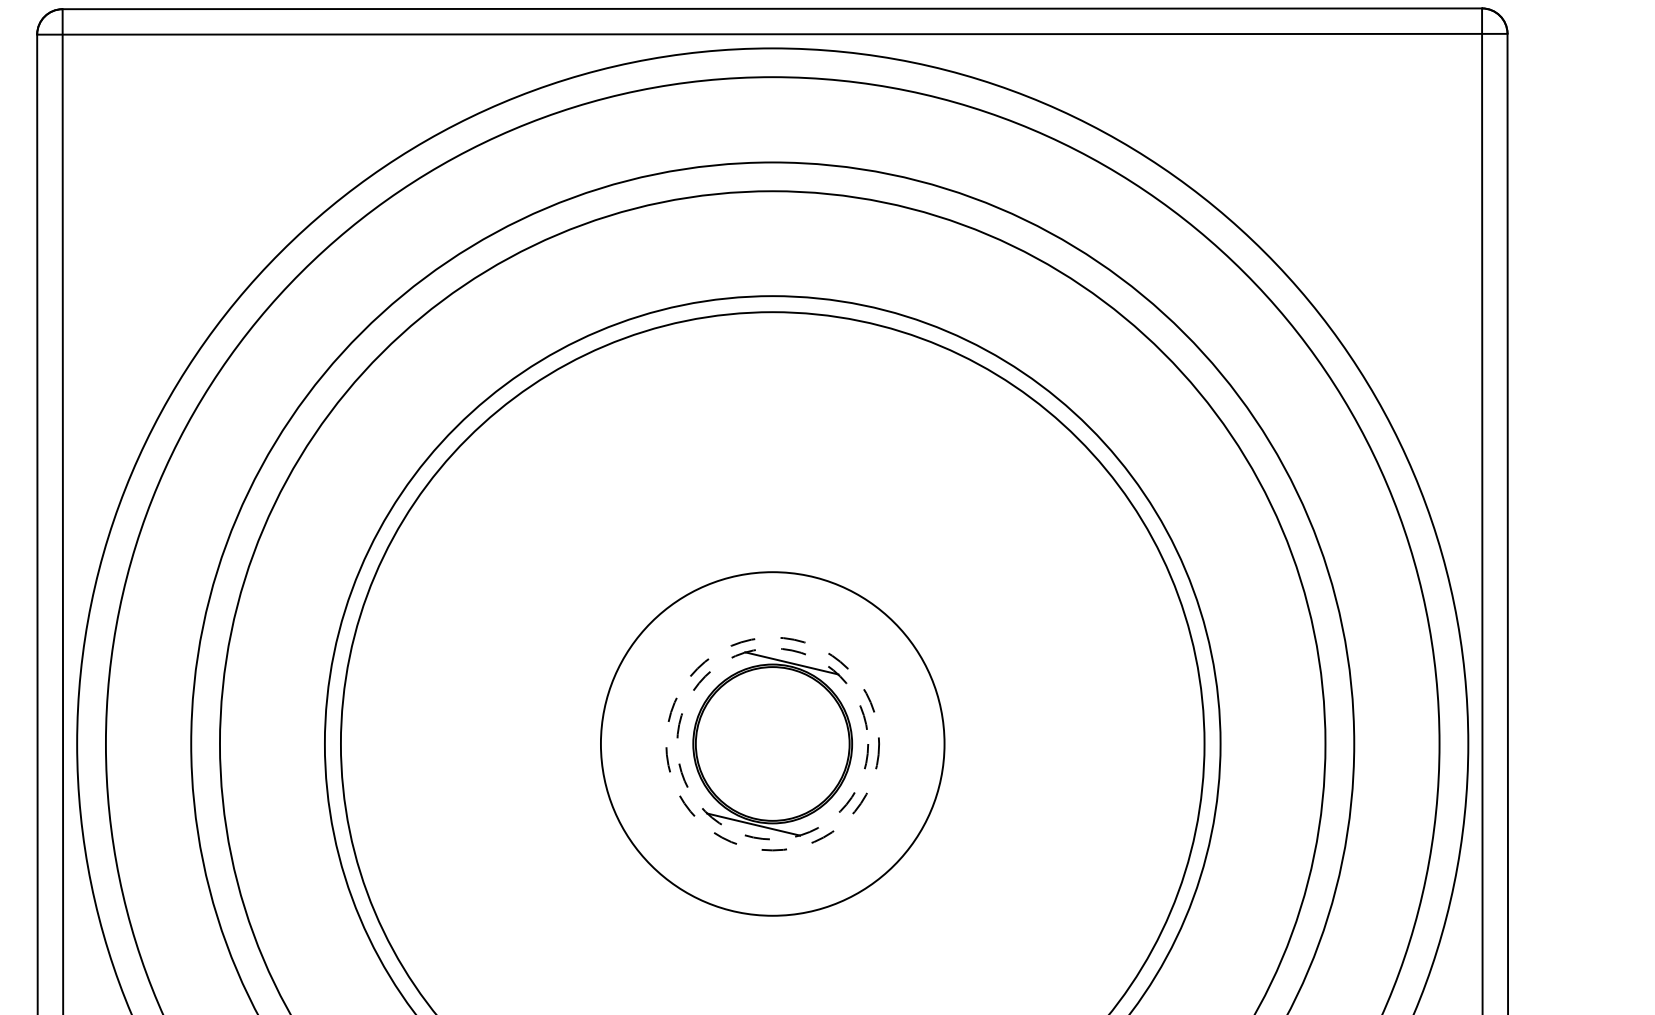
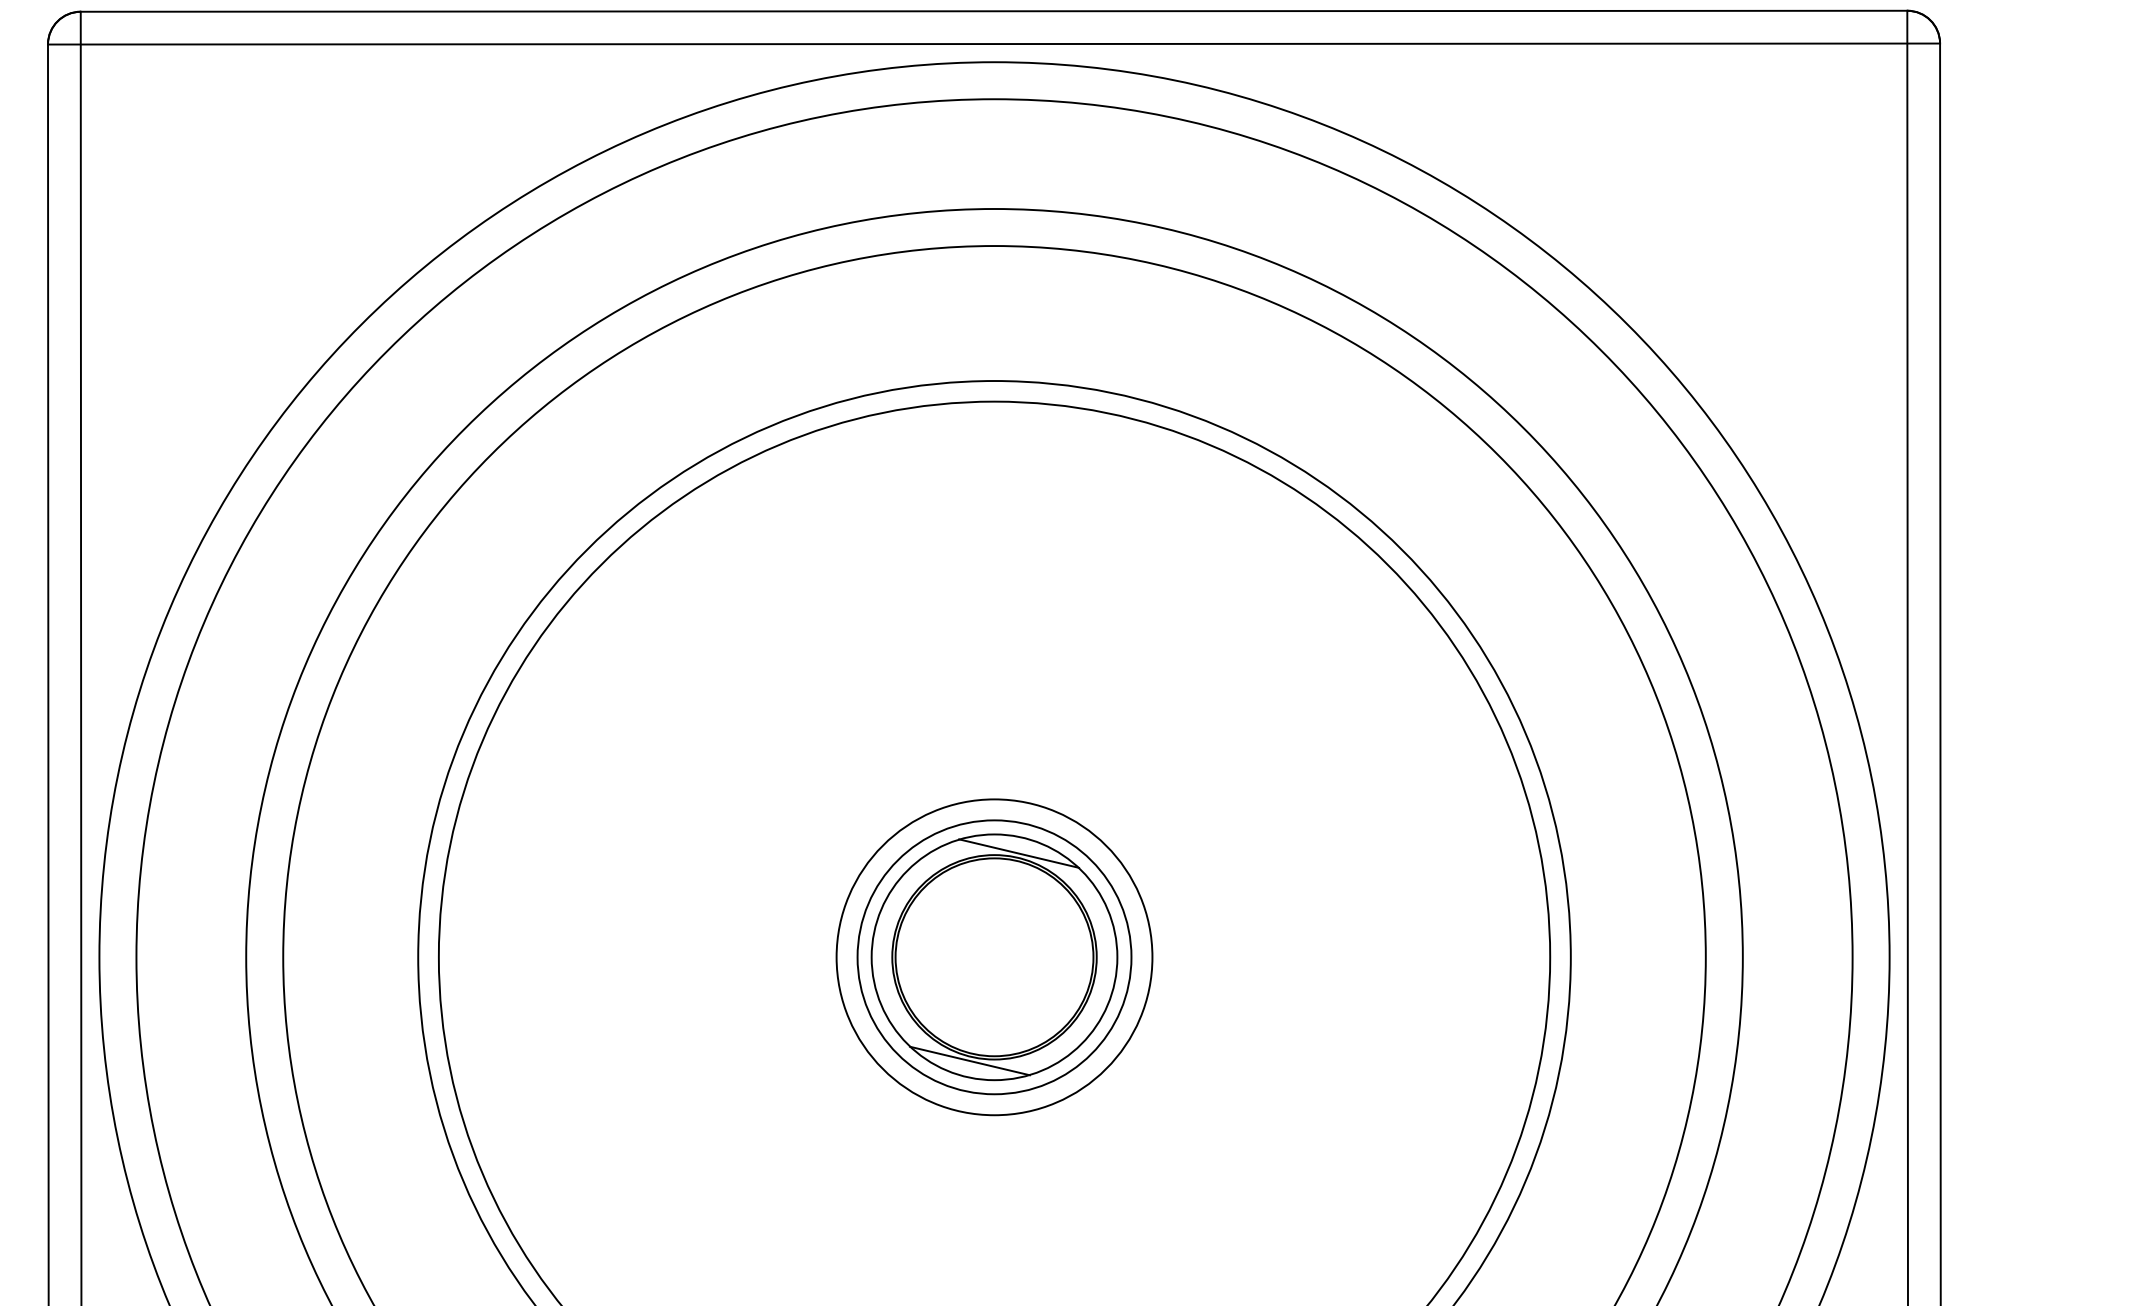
circle: (772, 744) -> (994, 957), dashed -> solid
circle: (772, 744) -> (994, 957), dashed -> solid
circle: (772, 744) -> (994, 957), size x0.71

